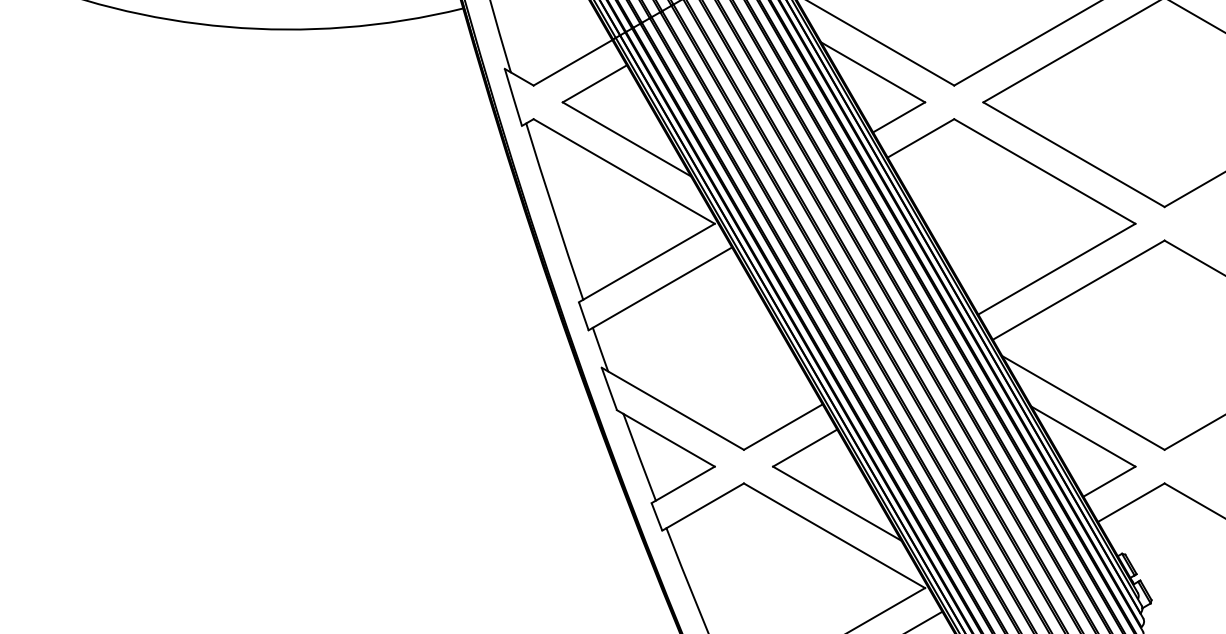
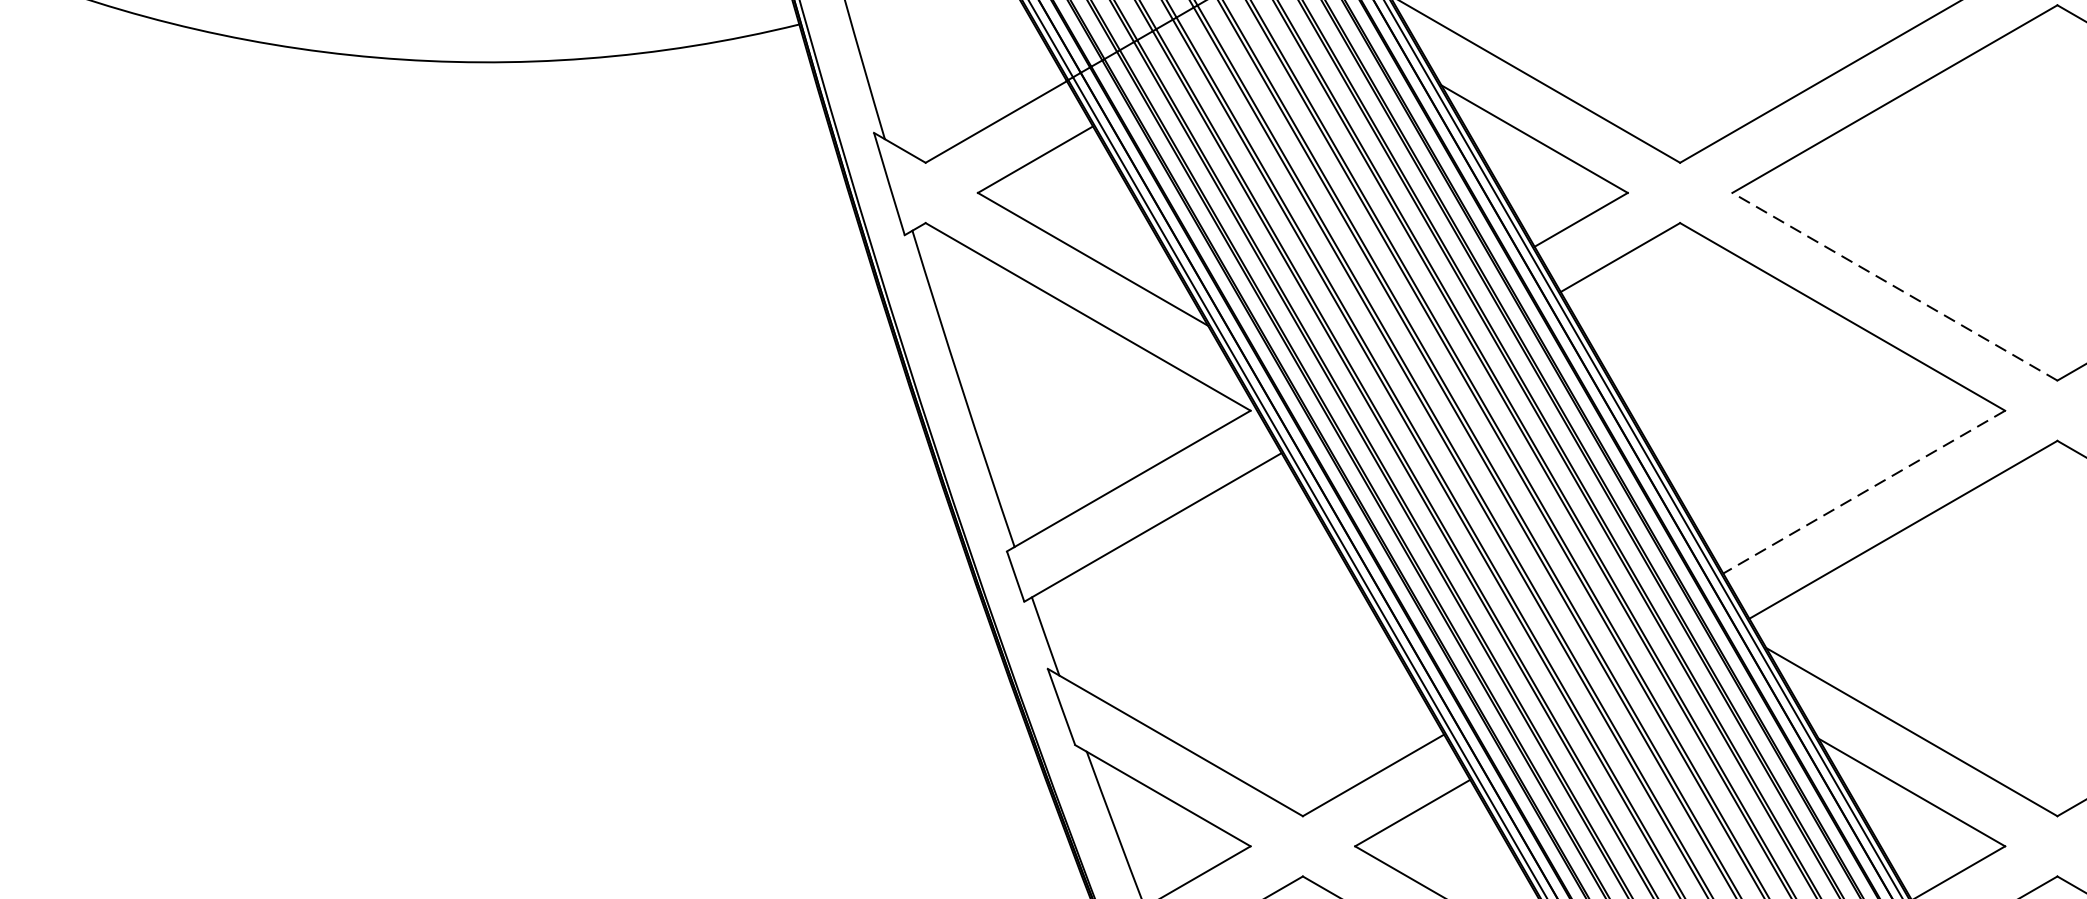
line: (1074, 154) -> (1895, 286), solid -> dashed
line: (1056, 269) -> (1863, 492), solid -> dashed

